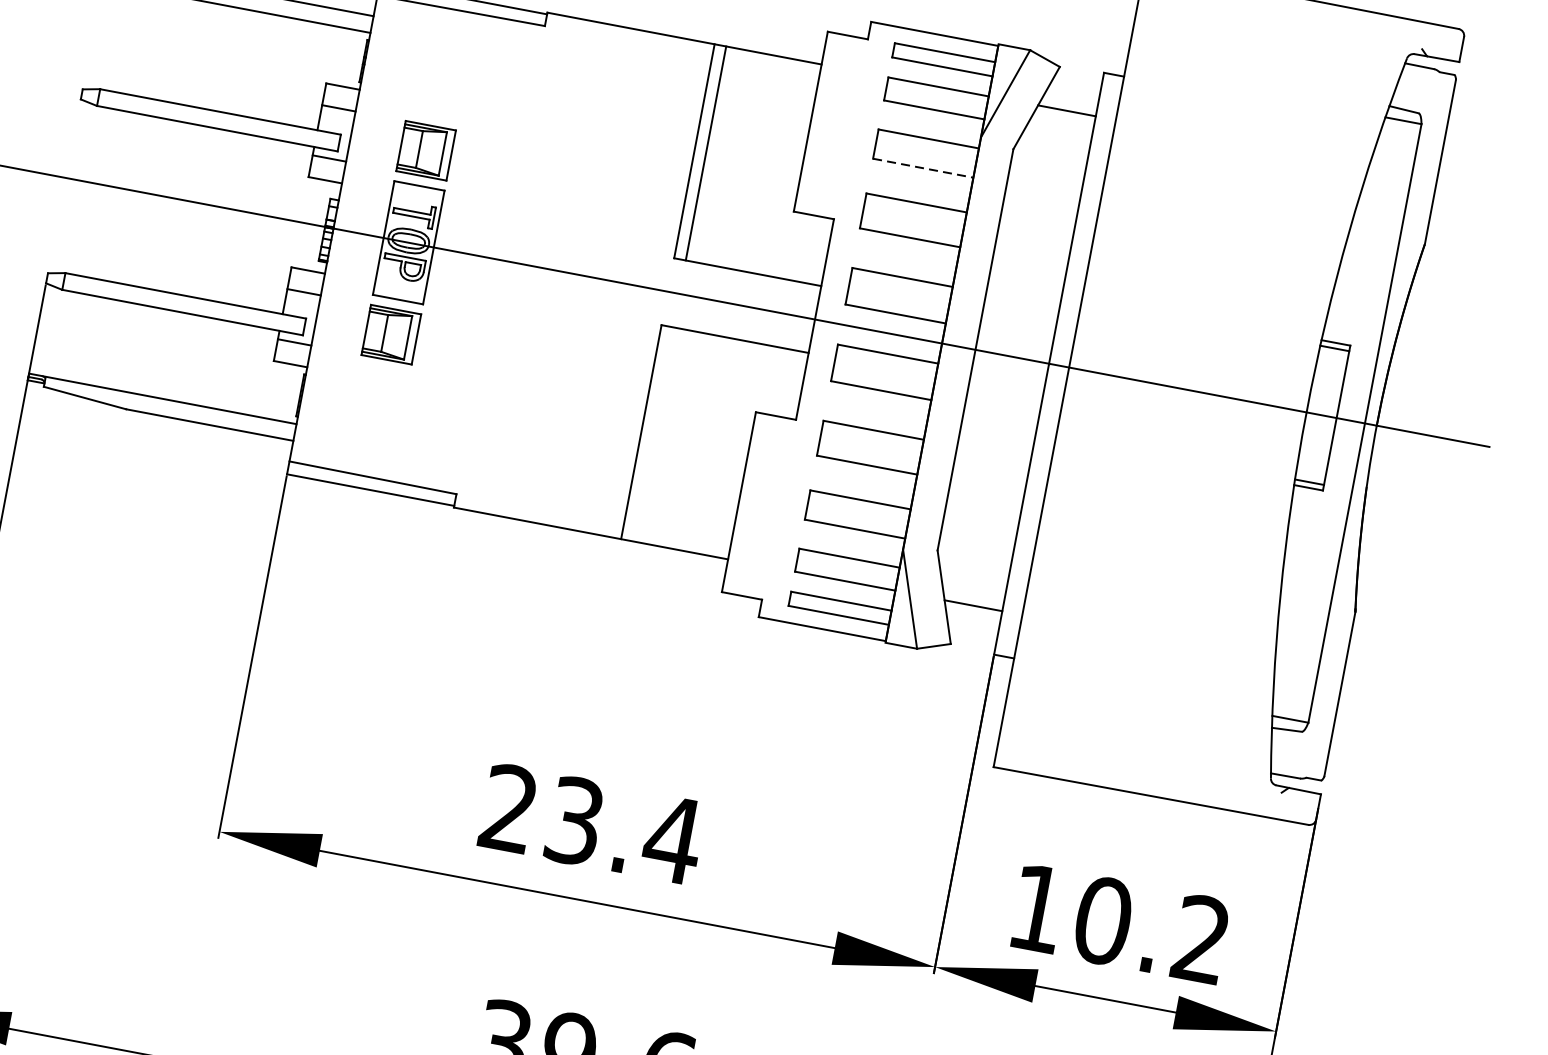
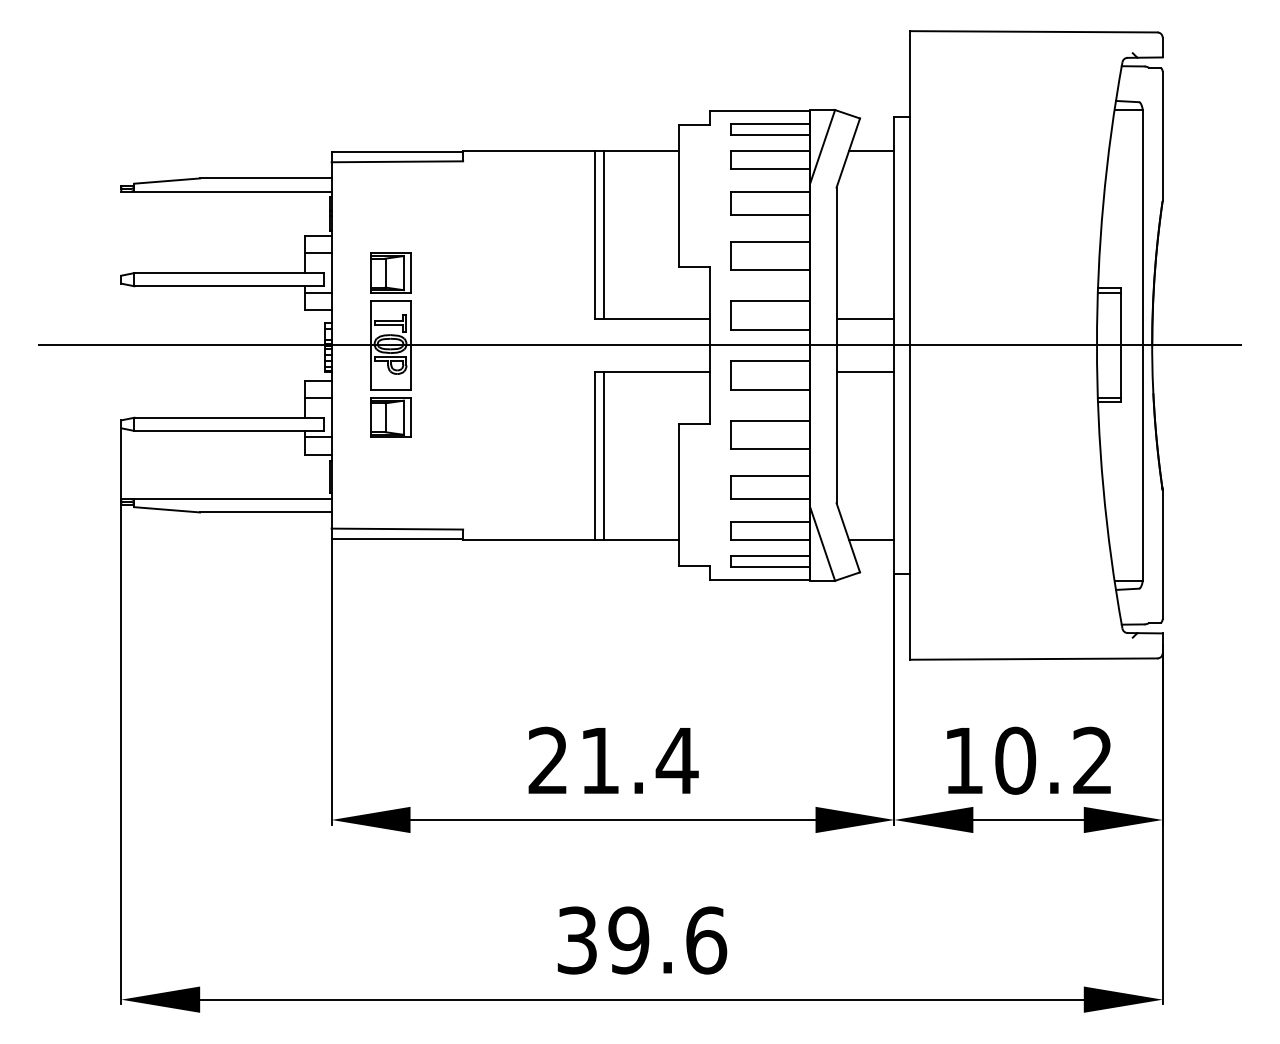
line: (923, 169) -> (771, 215), dashed -> solid
line: (1018, 323) -> (865, 319), added
line: (1006, 389) -> (865, 371), added
line: (652, 433) -> (603, 455), added
text: (574, 820) -> (599, 760), 23.4 -> 21.4

